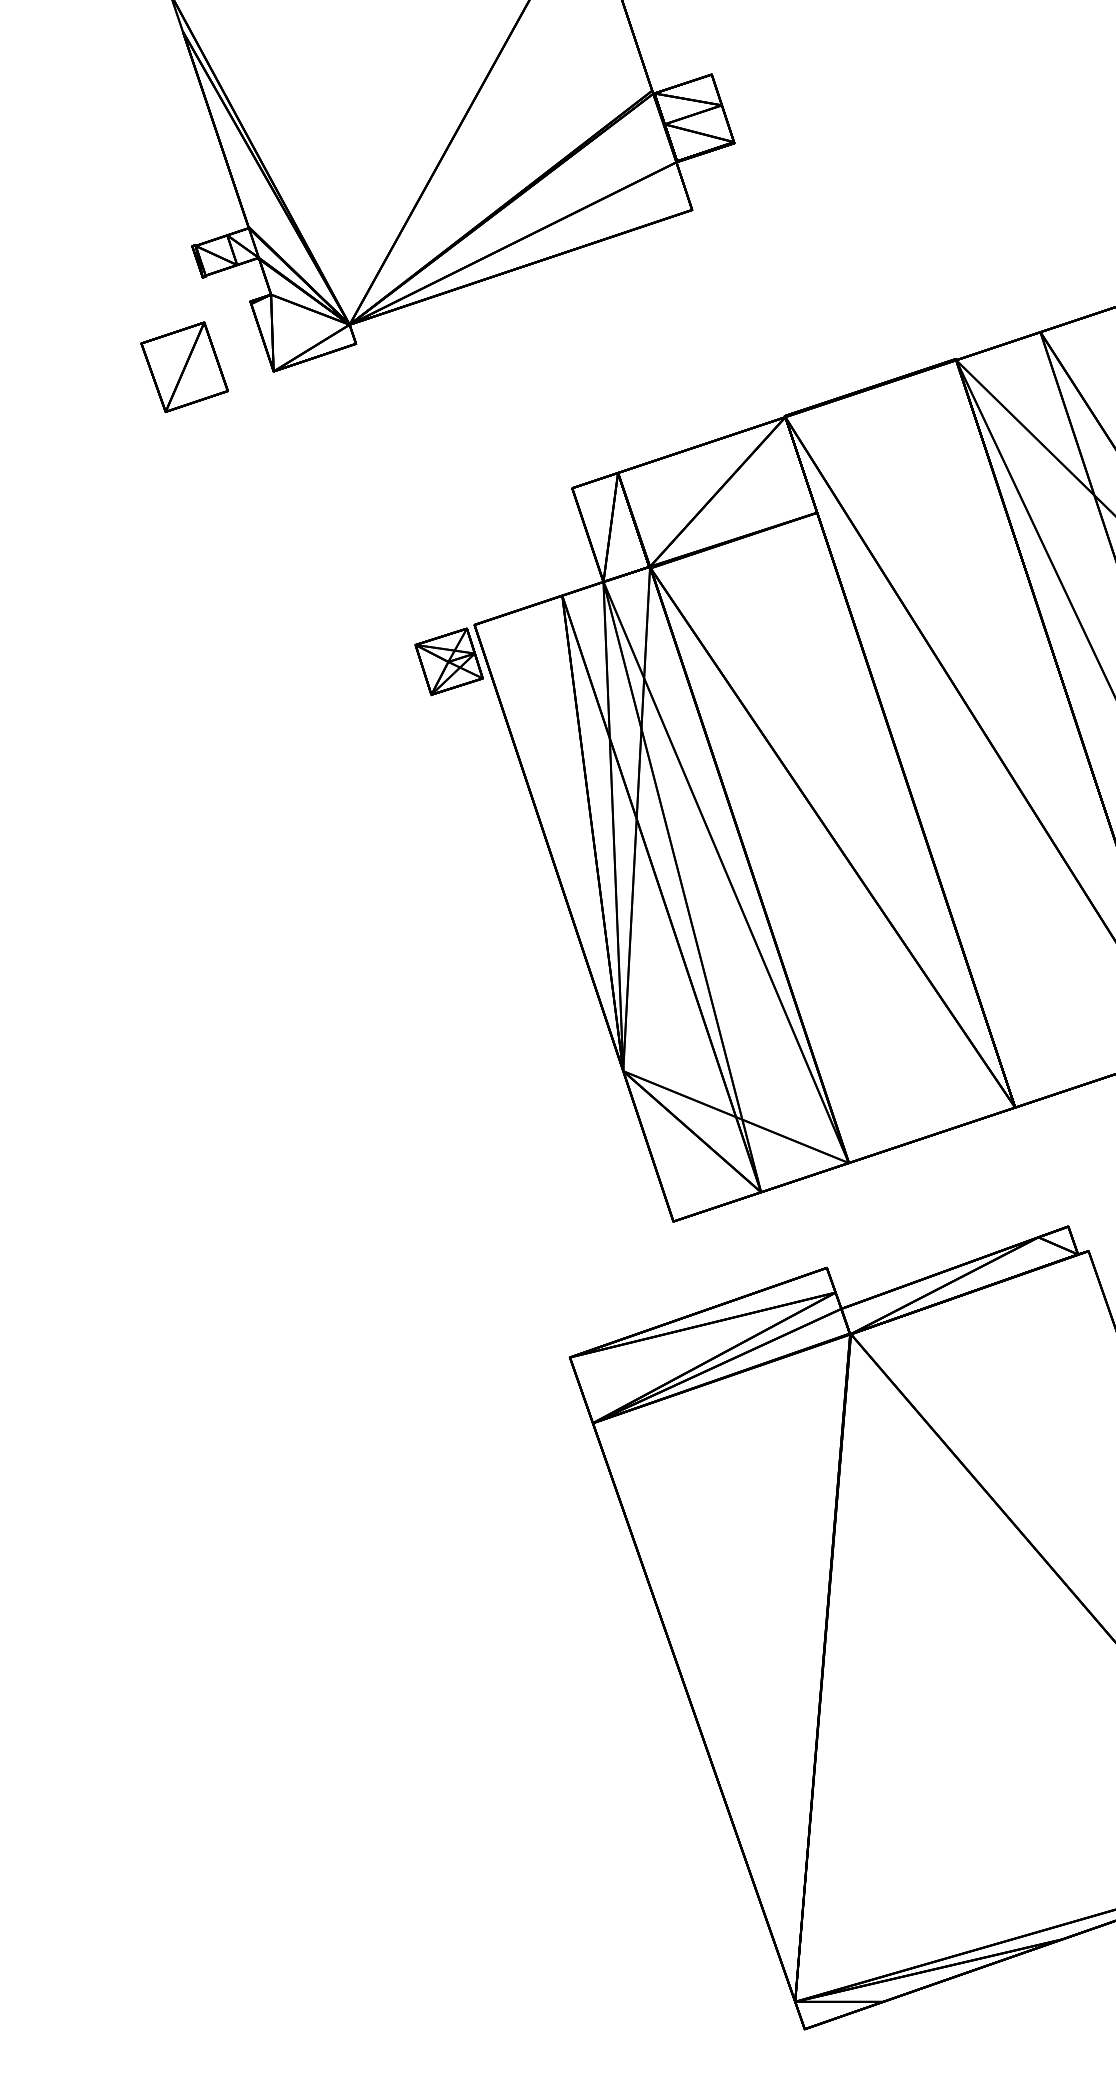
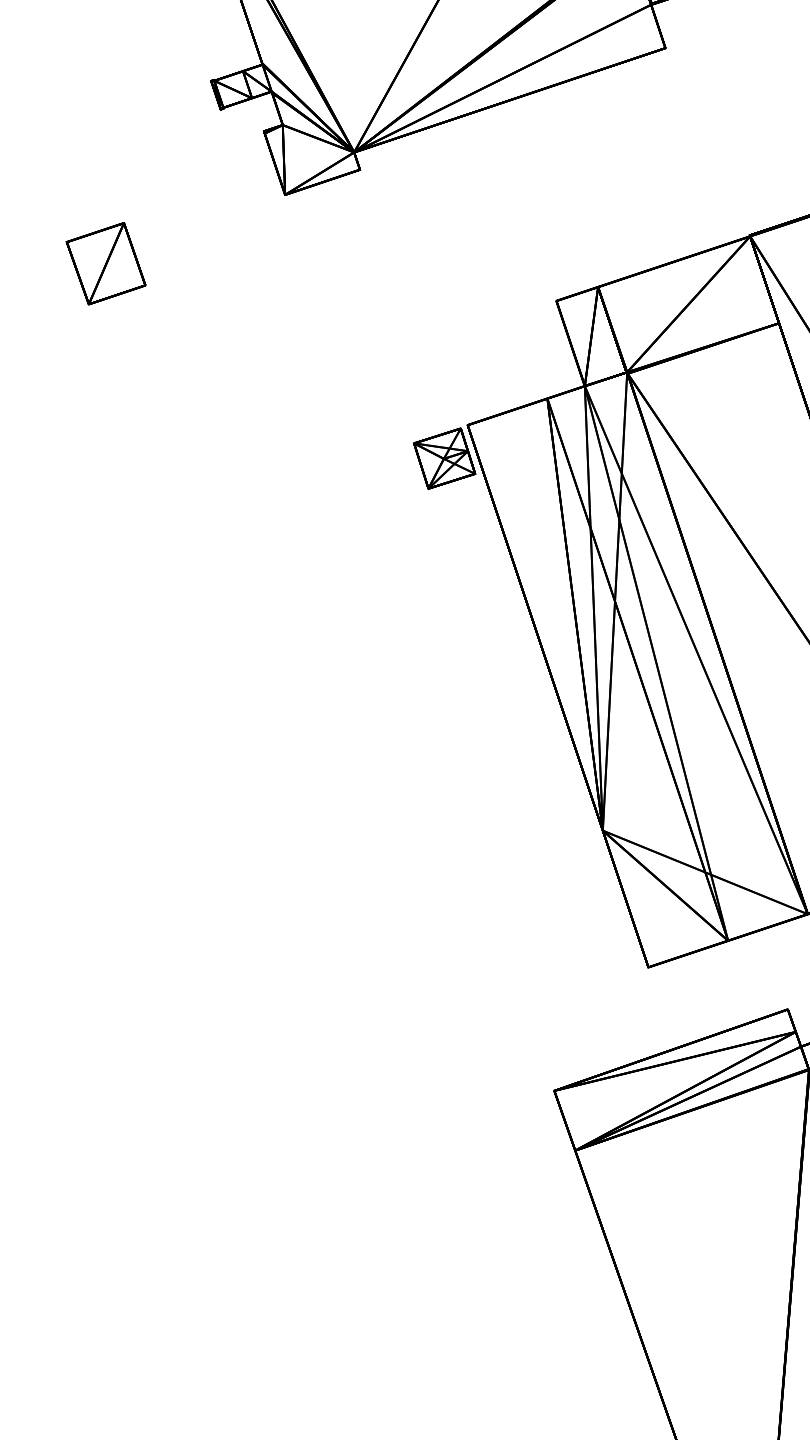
part: (184, 366) -> (105, 263), moved

